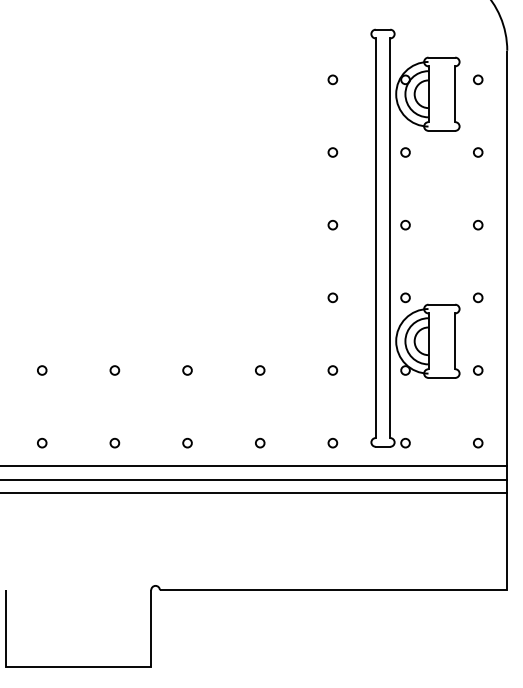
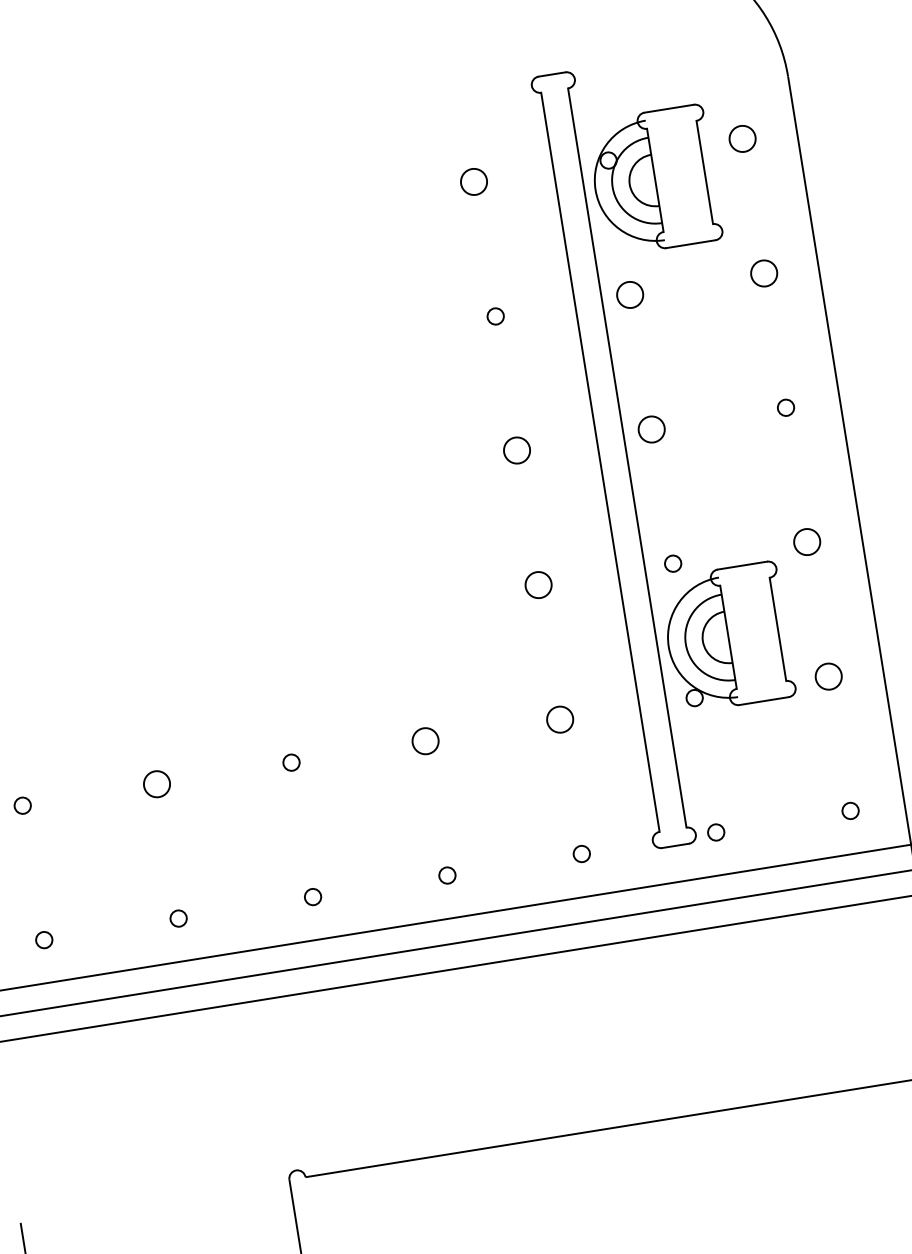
circle: (332, 79) -> (473, 181), size x1.6
circle: (478, 79) -> (743, 138), size x1.6
circle: (405, 152) -> (630, 294), size x1.6
circle: (478, 152) -> (765, 273), size x1.6
circle: (405, 224) -> (651, 428), size x1.6
circle: (332, 225) -> (516, 451), size x1.6
circle: (332, 297) -> (537, 584), size x1.6
circle: (478, 297) -> (807, 541), size x1.6
circle: (114, 370) -> (156, 784), size x1.6
circle: (260, 370) -> (426, 741), size x1.6
circle: (332, 370) -> (559, 719), size x1.6
circle: (478, 370) -> (829, 676), size x1.6

